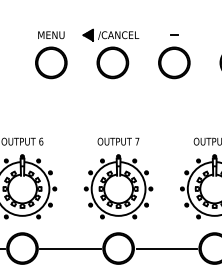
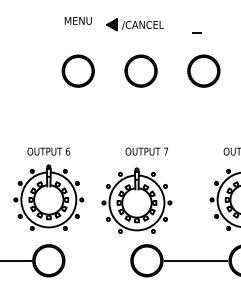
text: (50, 34) -> (77, 20), moved
part: (110, 34) -> (134, 24), moved
line: (173, 34) -> (196, 32), moved
part: (118, 186) -> (136, 200), moved
line: (70, 248) -> (97, 260), removed

